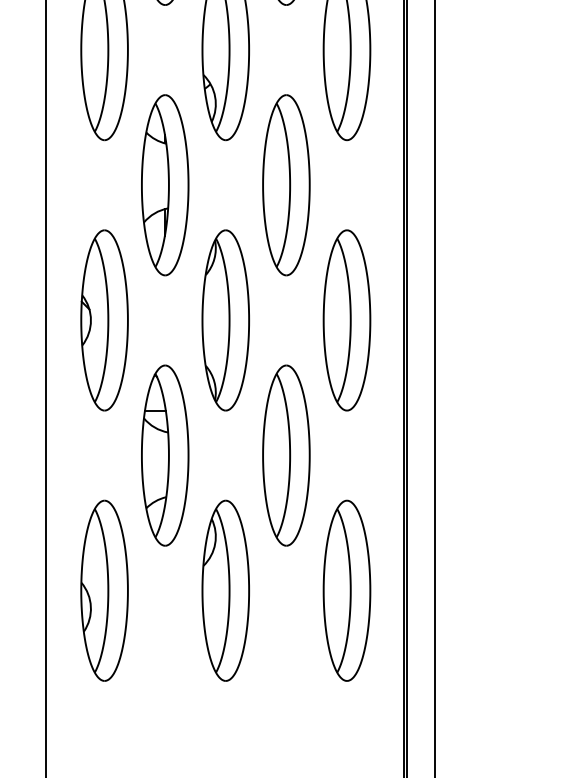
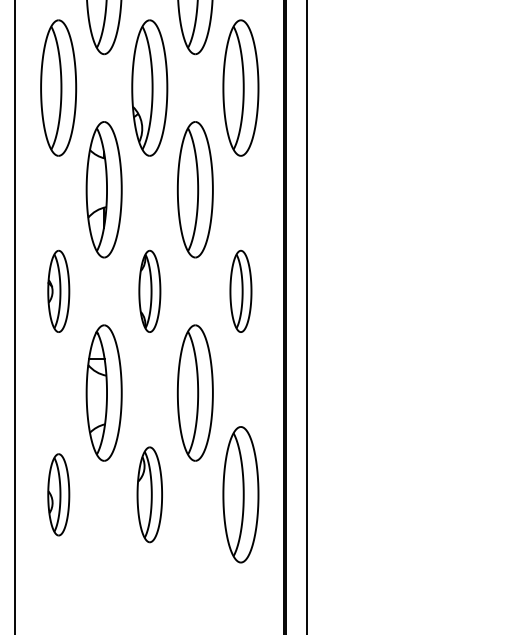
part: (104, 320) -> (58, 291), size x0.6
part: (225, 320) -> (149, 291), size x0.6
part: (346, 320) -> (240, 291), size x0.6
part: (104, 590) -> (58, 494), size x0.6
part: (225, 590) -> (149, 494), size x0.7

